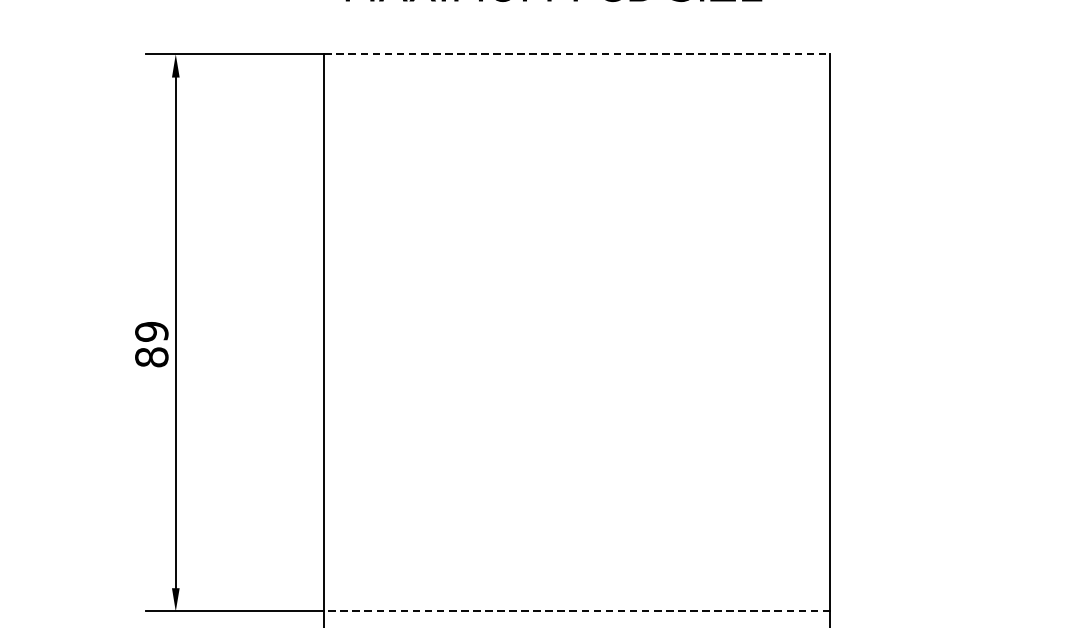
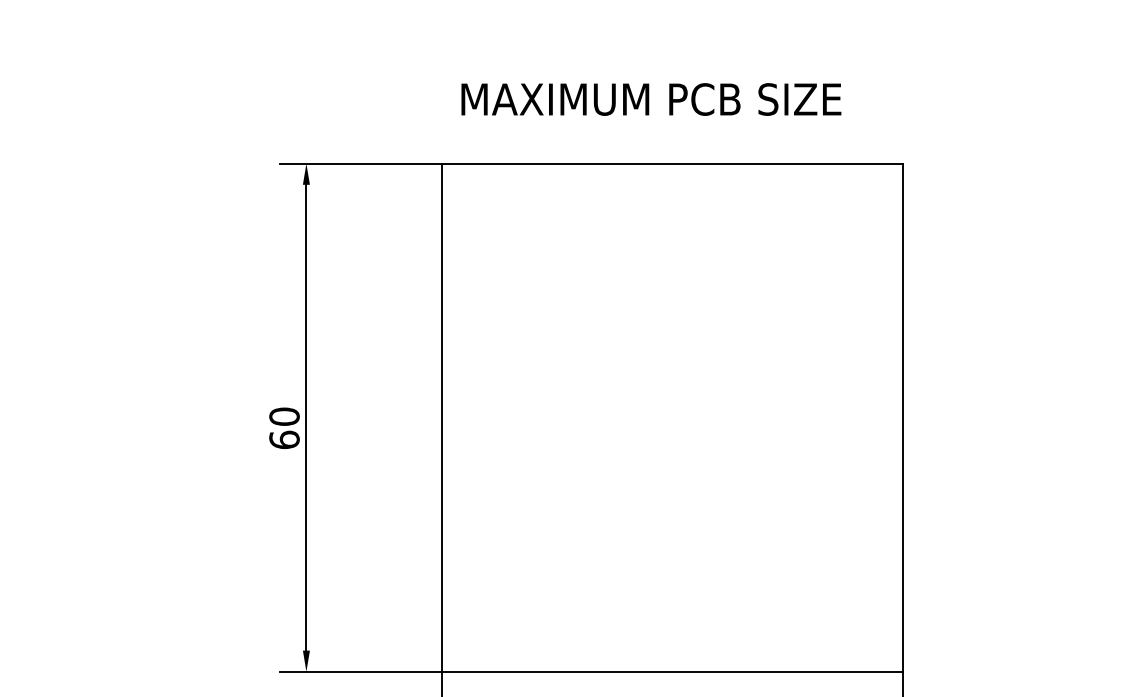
line: (577, 54) -> (672, 163), dashed -> solid
text: (151, 344) -> (284, 428), 89 -> 60
line: (577, 611) -> (672, 671), dashed -> solid

